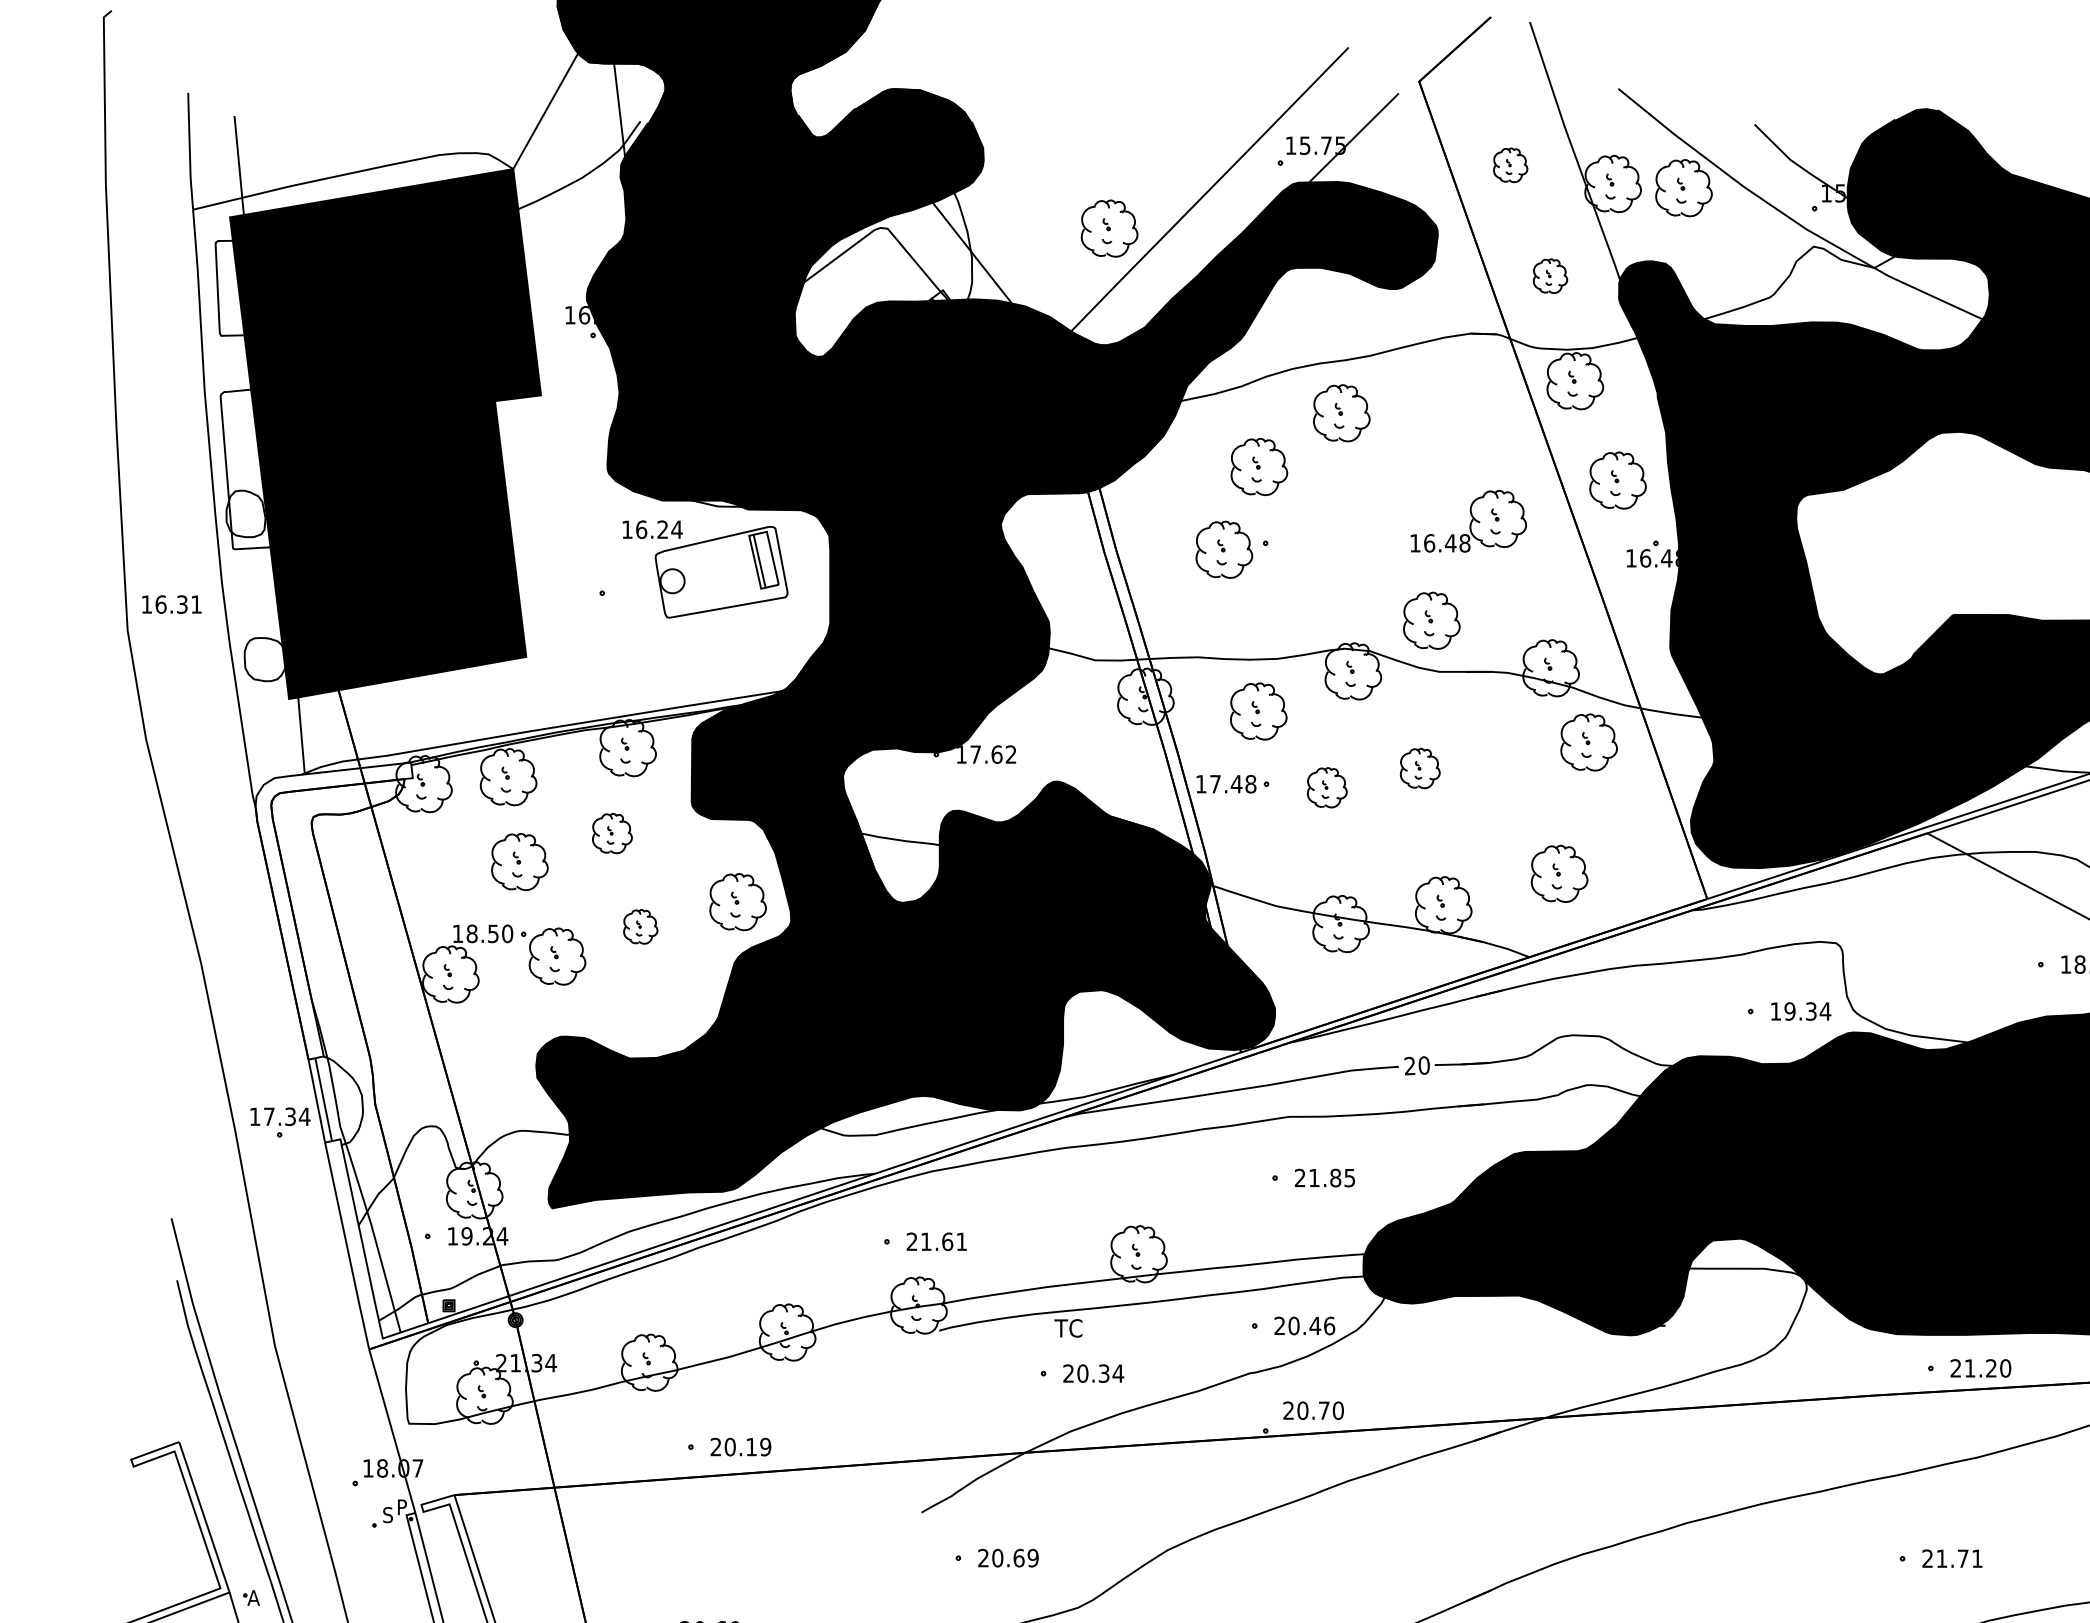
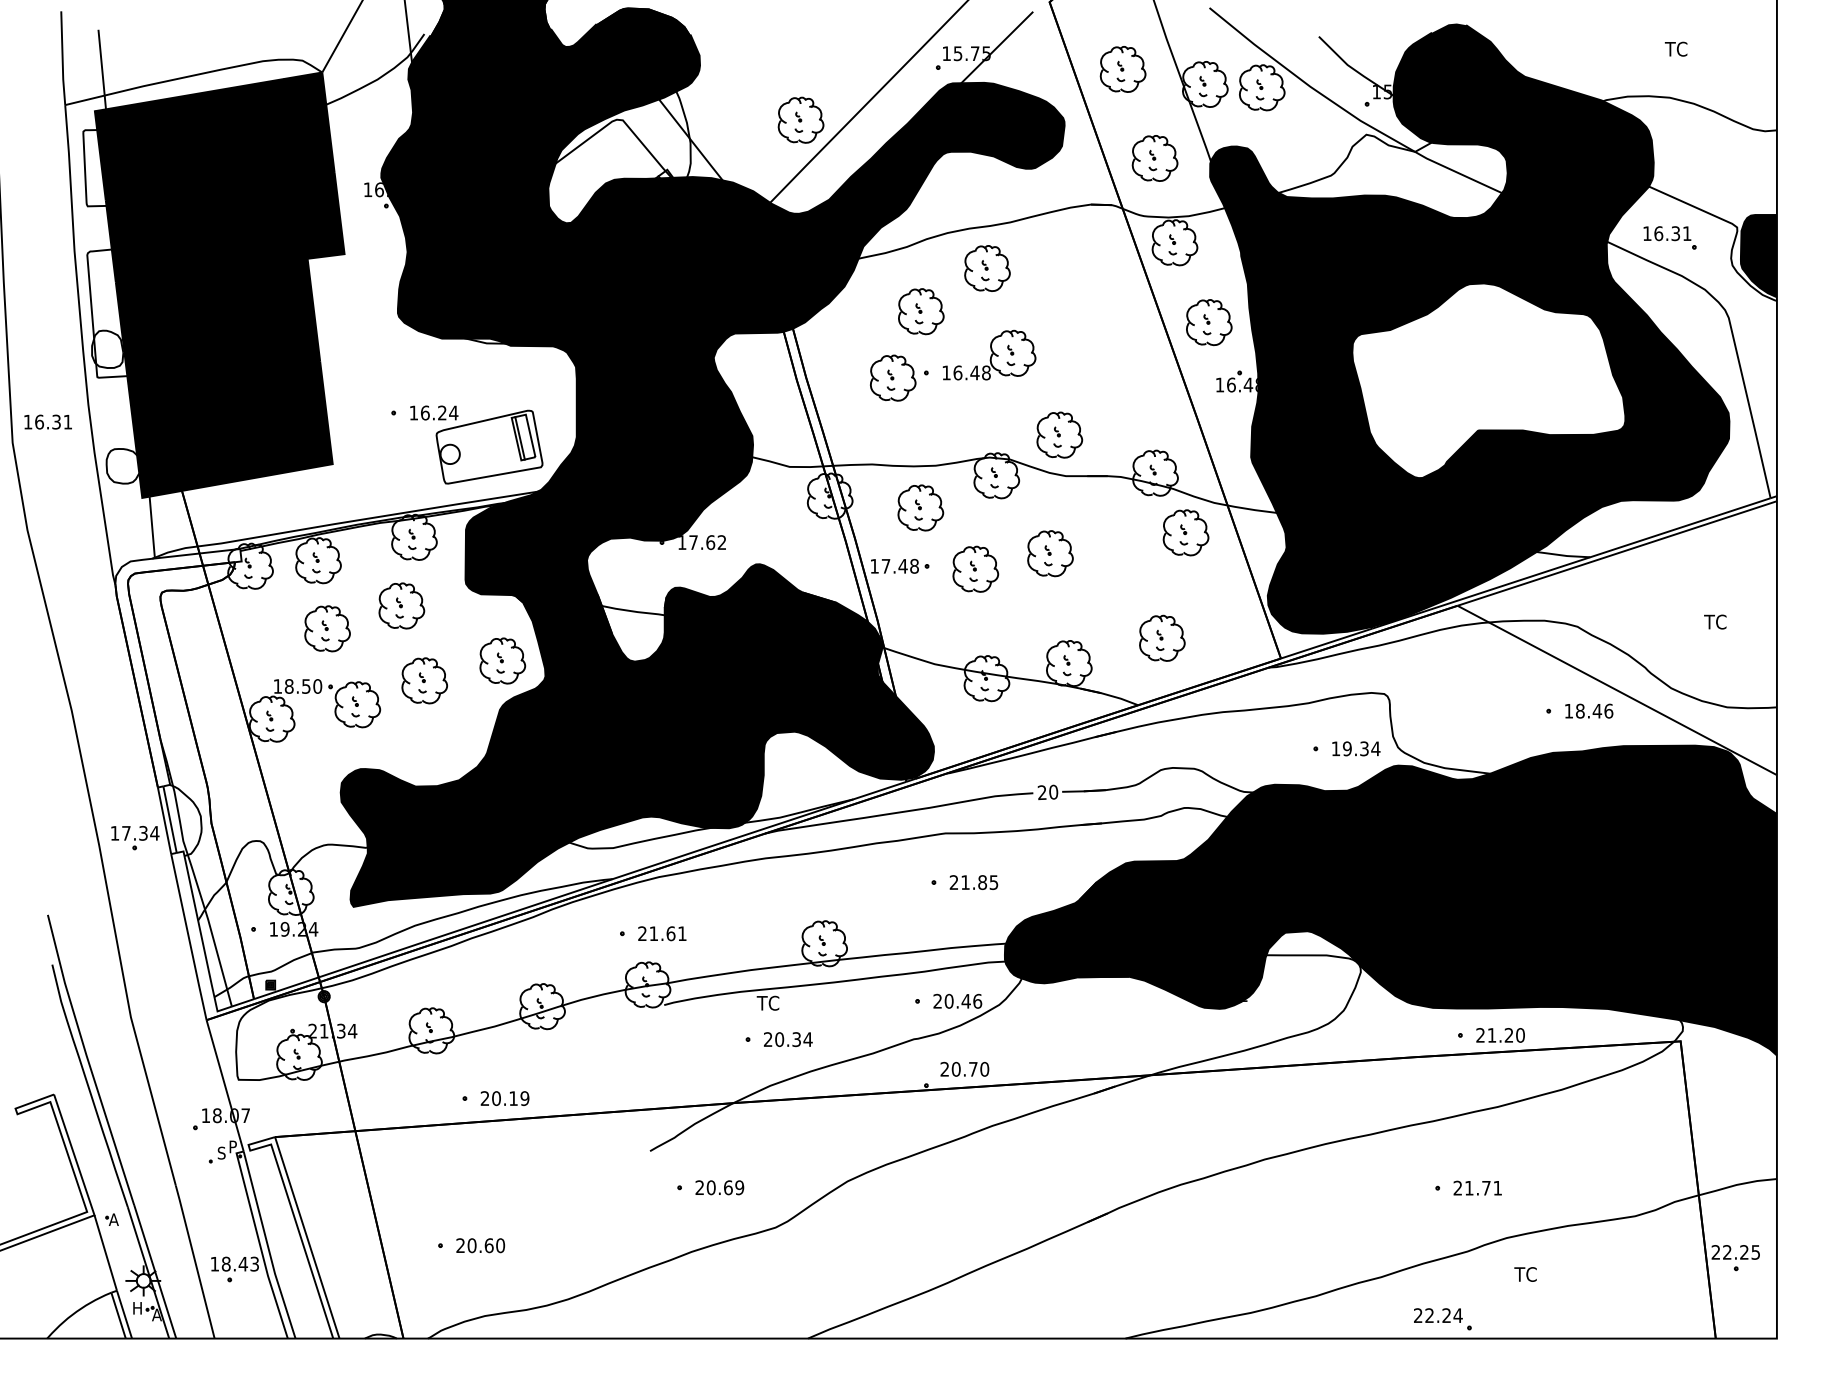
part: (1509, 165) -> (1122, 69), size x1.67
part: (1549, 276) -> (1154, 158), size x1.67
part: (1468, 520) -> (989, 354), moved
part: (705, 568) -> (476, 444), moved
part: (1420, 768) -> (1050, 553), size x1.43
part: (1326, 786) -> (975, 568), size x1.43
part: (611, 832) -> (401, 605), size x1.43
part: (640, 926) -> (424, 680), size x1.67

